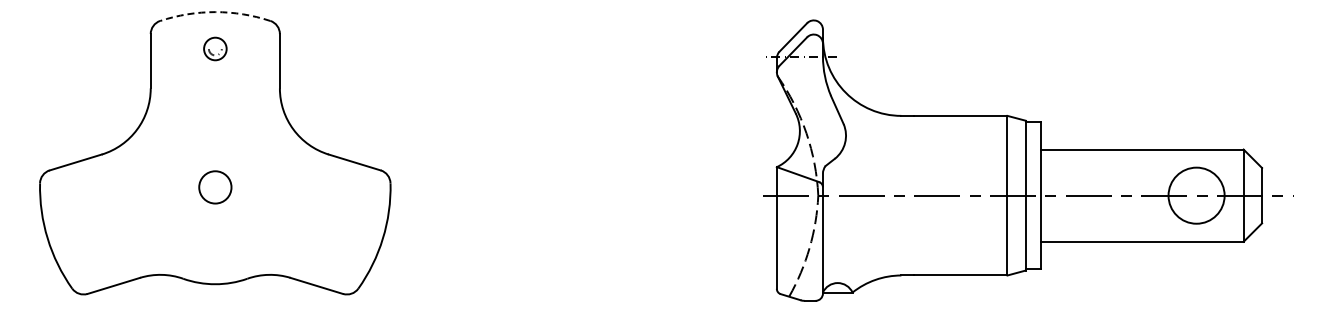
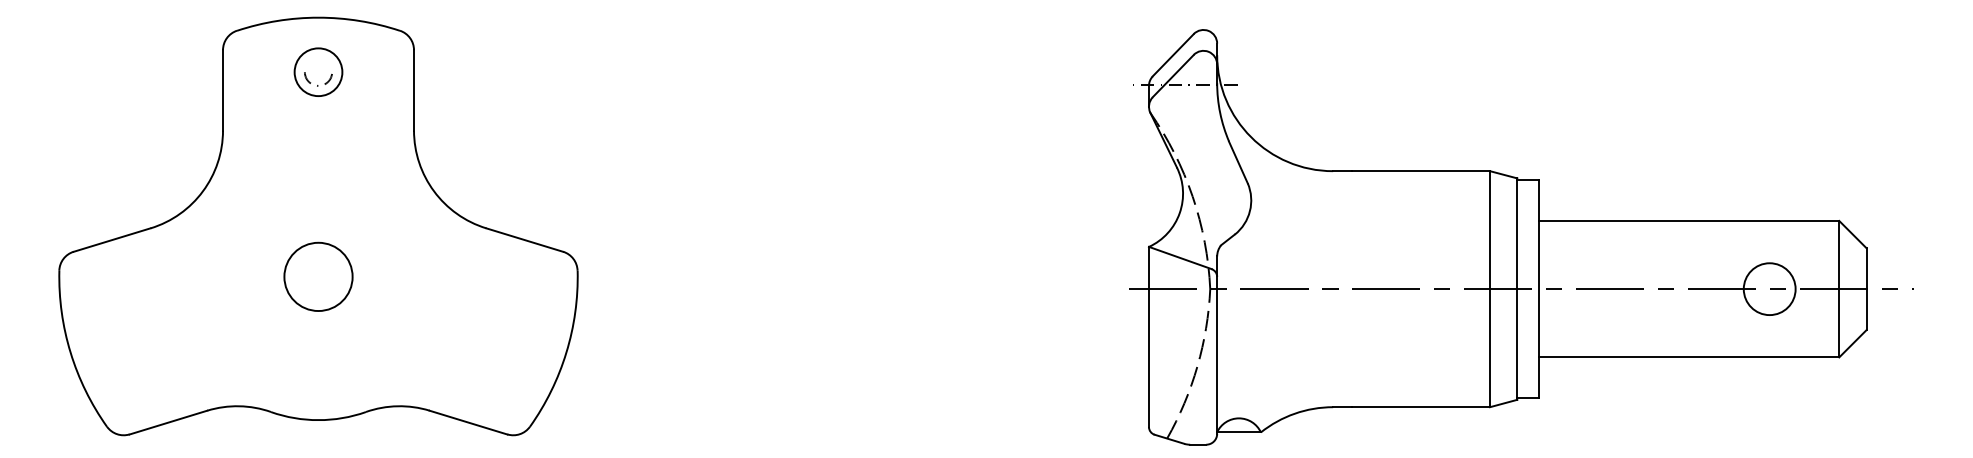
arc: (215, 12) -> (318, 18), dashed -> solid
part: (215, 48) -> (318, 71), size x1.43
circle: (215, 187) -> (318, 277), size x1.43
circle: (1196, 195) -> (1769, 288), size x0.62

